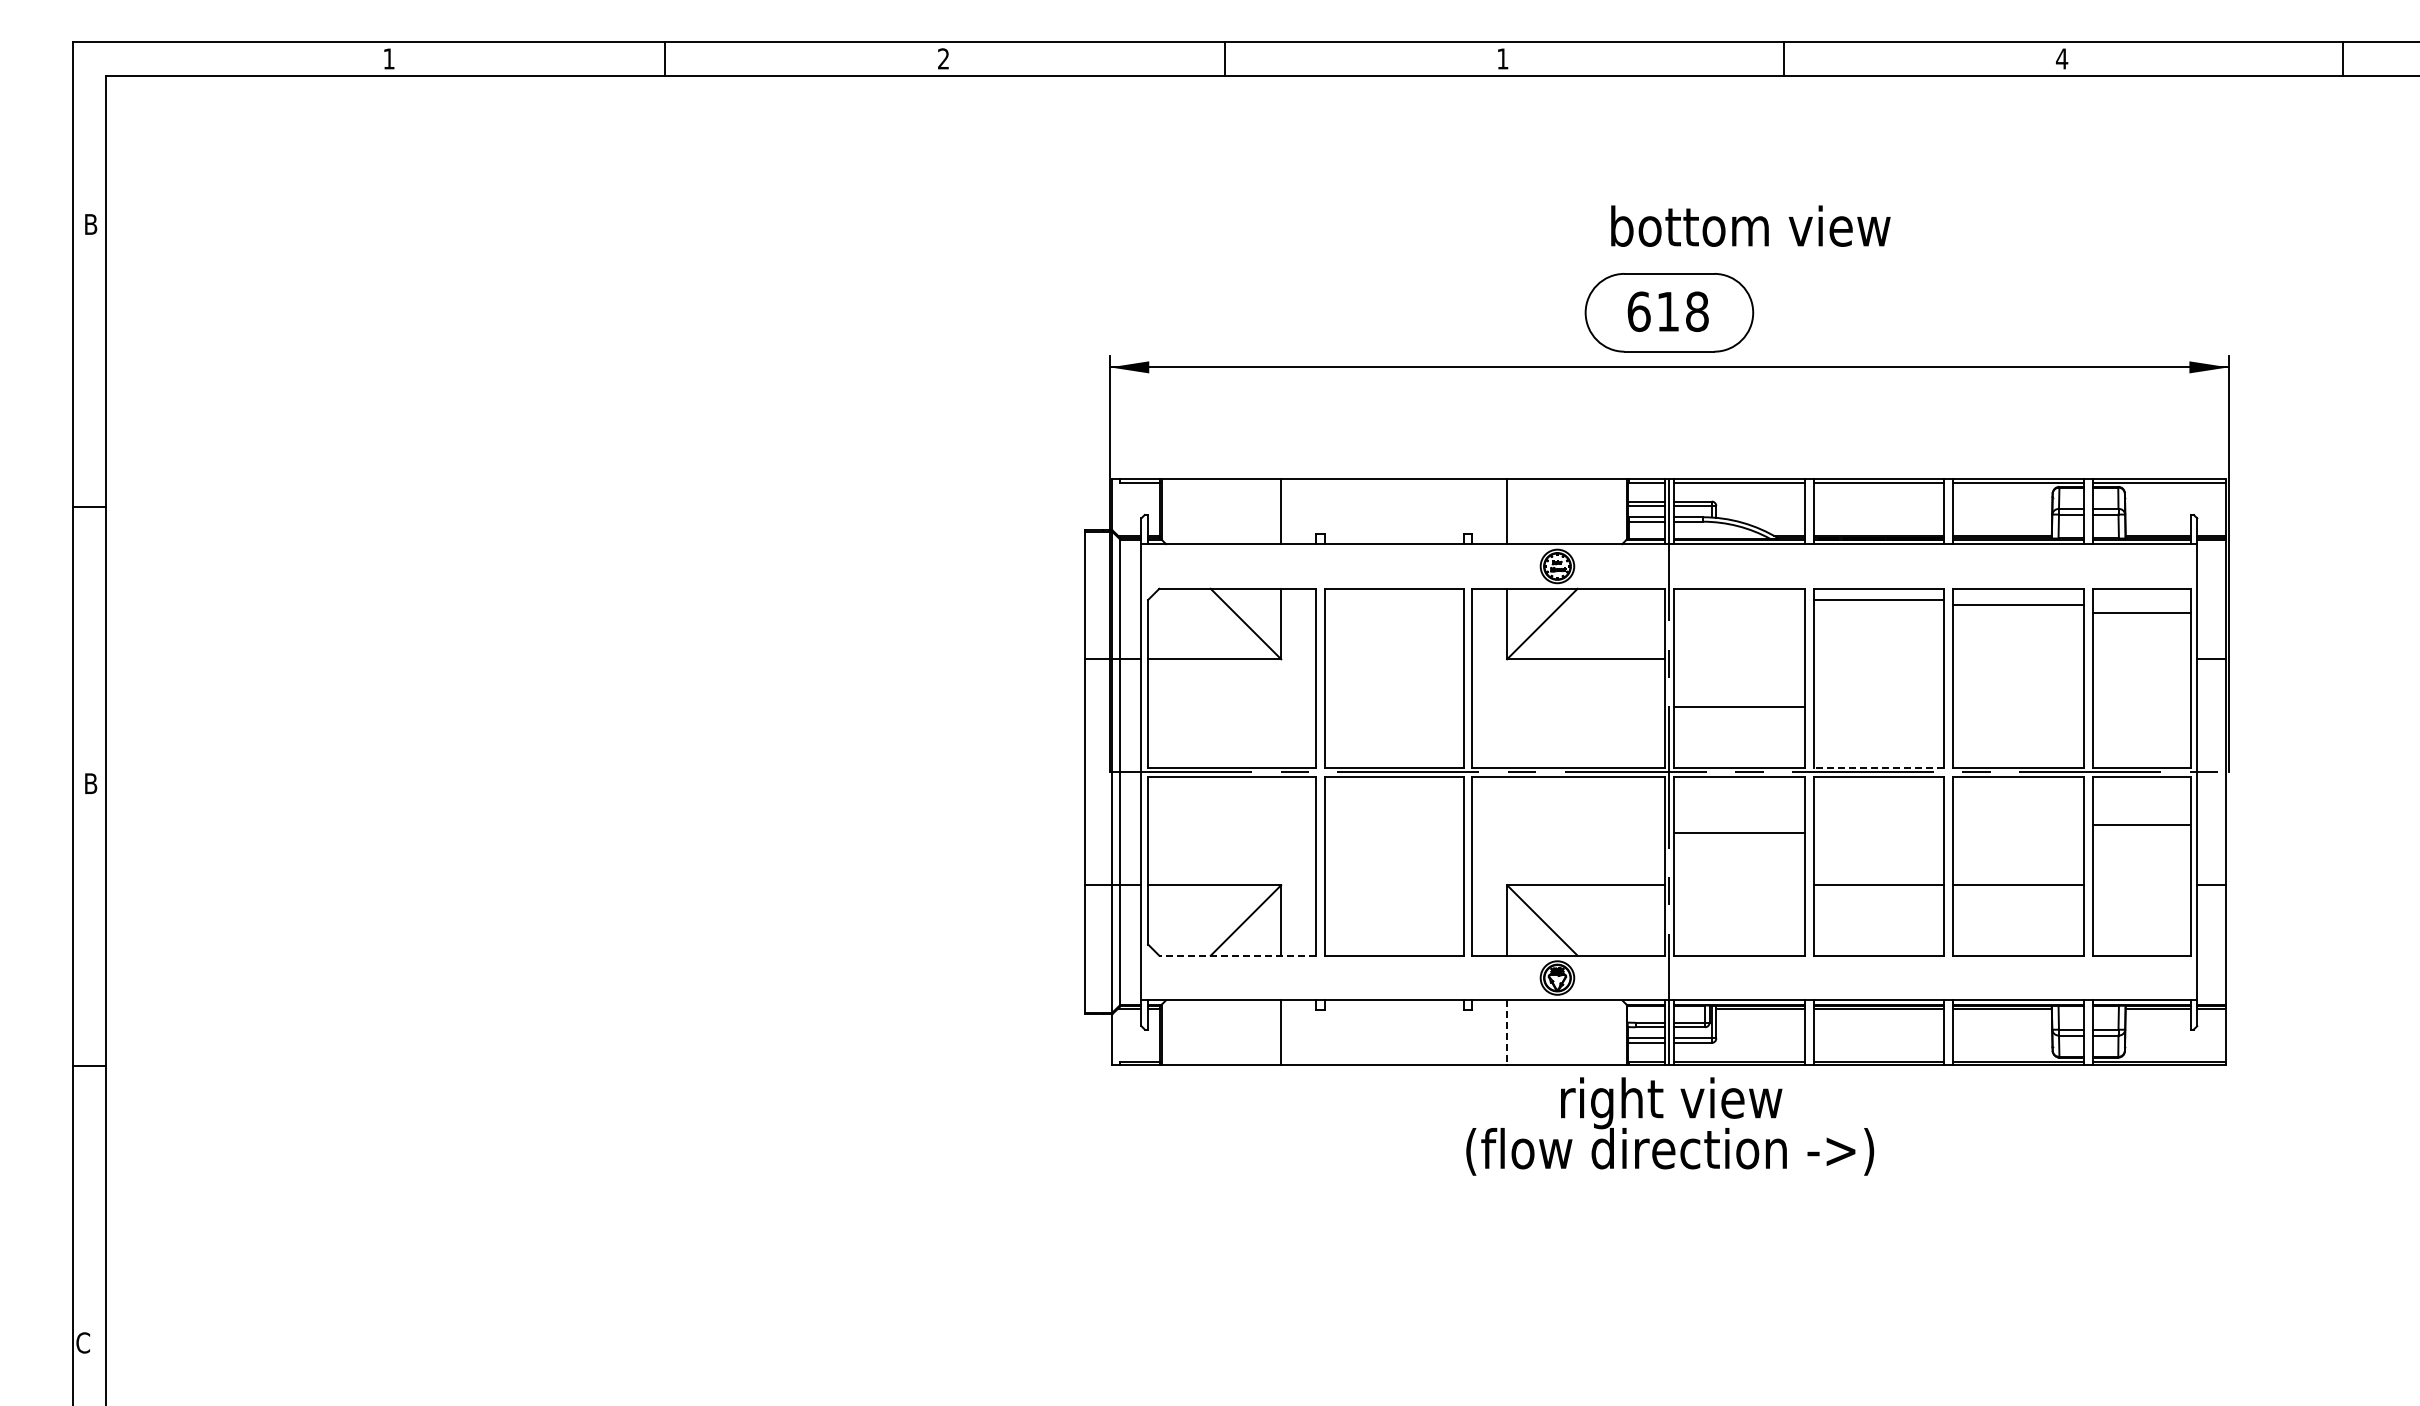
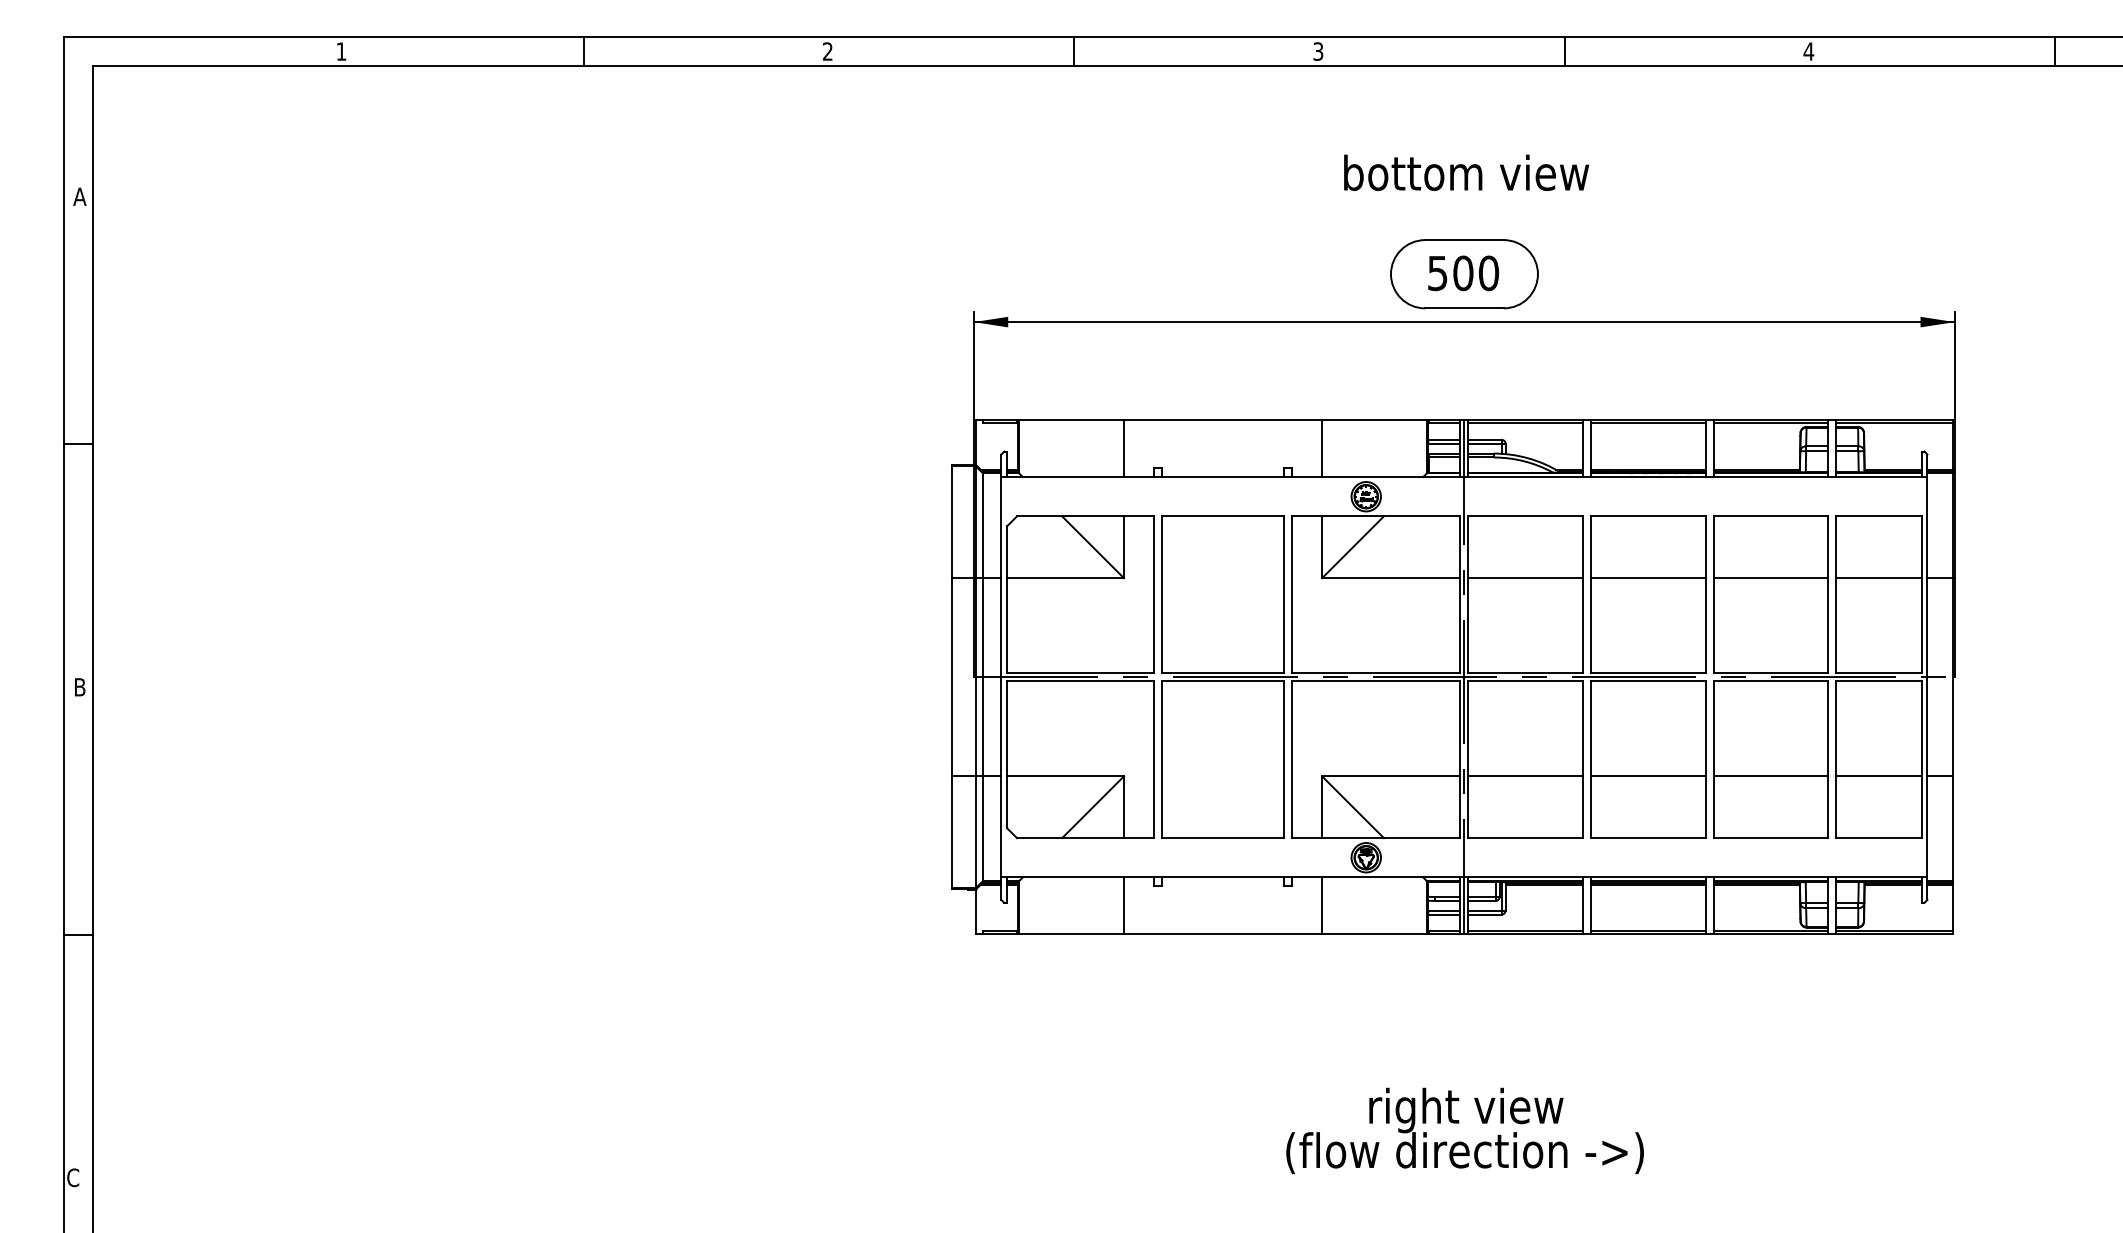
text: (1502, 58) -> (1318, 51), 1 -> 3
text: (90, 224) -> (79, 196), B -> A
text: (1750, 225) -> (1466, 172), moved
text: (1667, 311) -> (1462, 273), 618 -> 500
line: (1878, 600) -> (1647, 578), moved
line: (2018, 605) -> (1770, 578), moved
line: (2141, 613) -> (1878, 578), moved
line: (1738, 707) -> (1525, 578), moved
line: (1878, 767) -> (1647, 673), dashed -> solid
line: (2141, 825) -> (1878, 776), moved
line: (1738, 833) -> (1525, 776), moved
line: (1237, 955) -> (1085, 837), dashed -> solid
line: (1507, 1033) -> (1322, 906), dashed -> solid
text: (1670, 1126) -> (1465, 1130), moved

